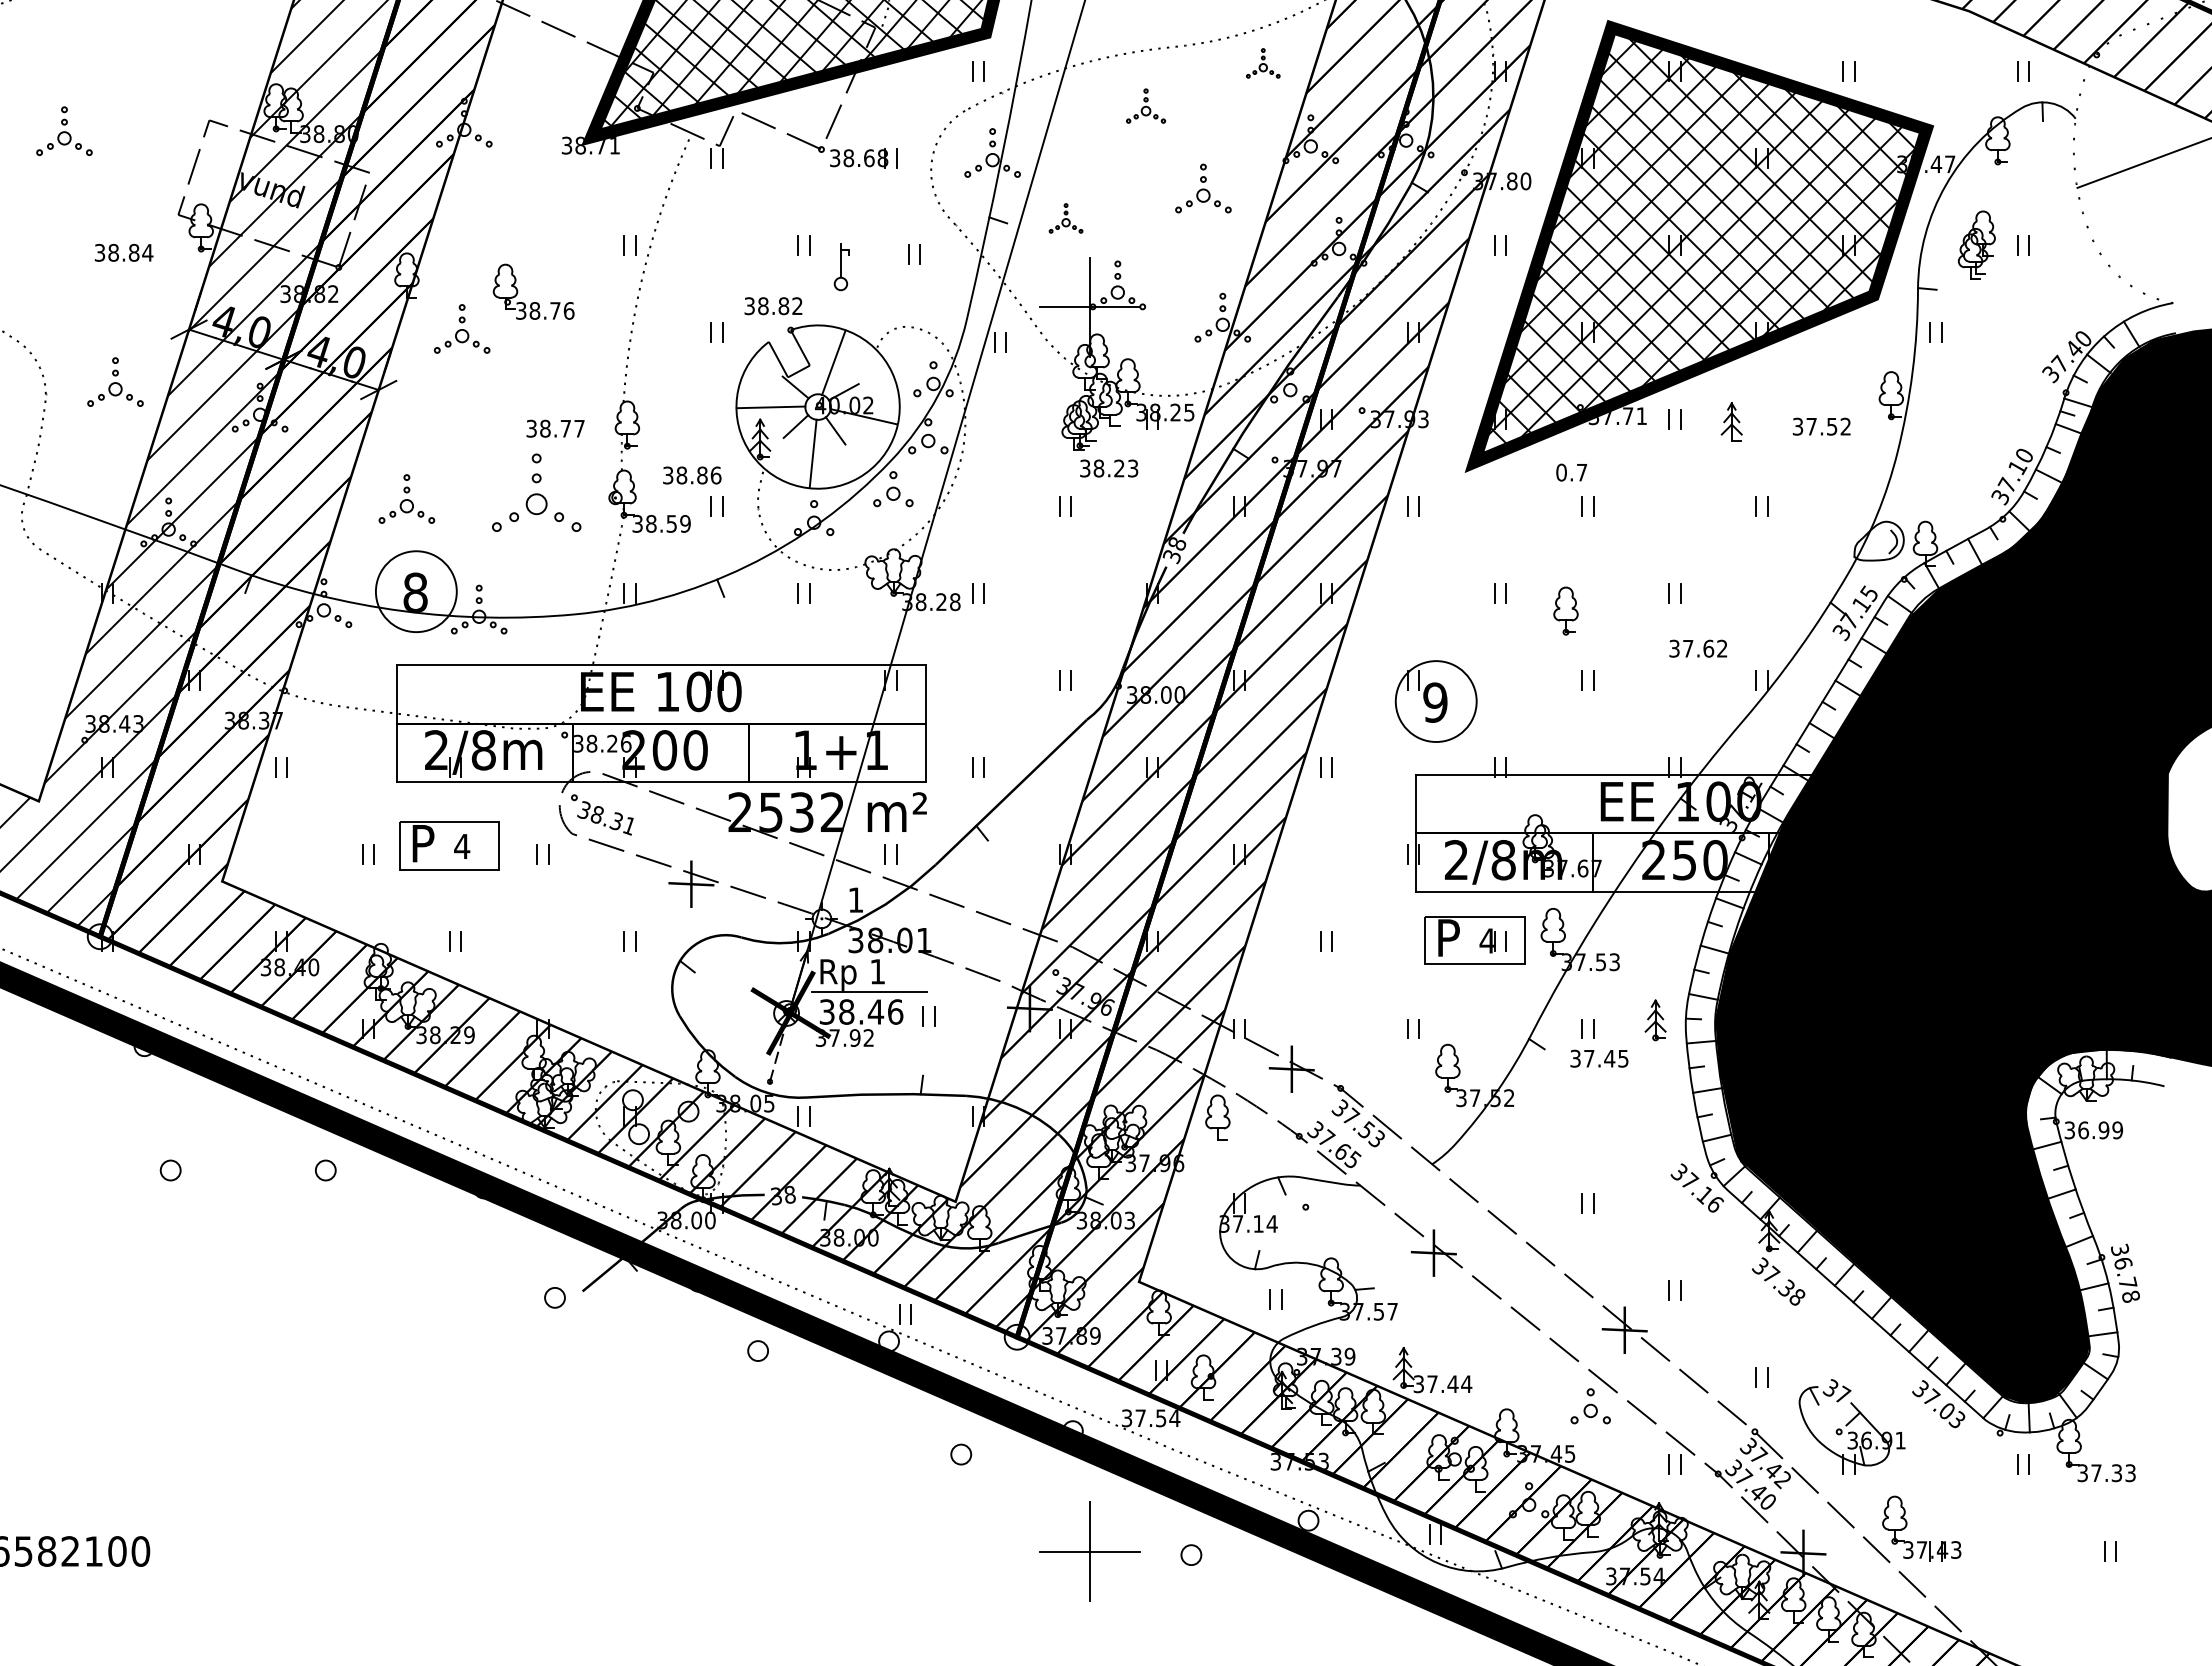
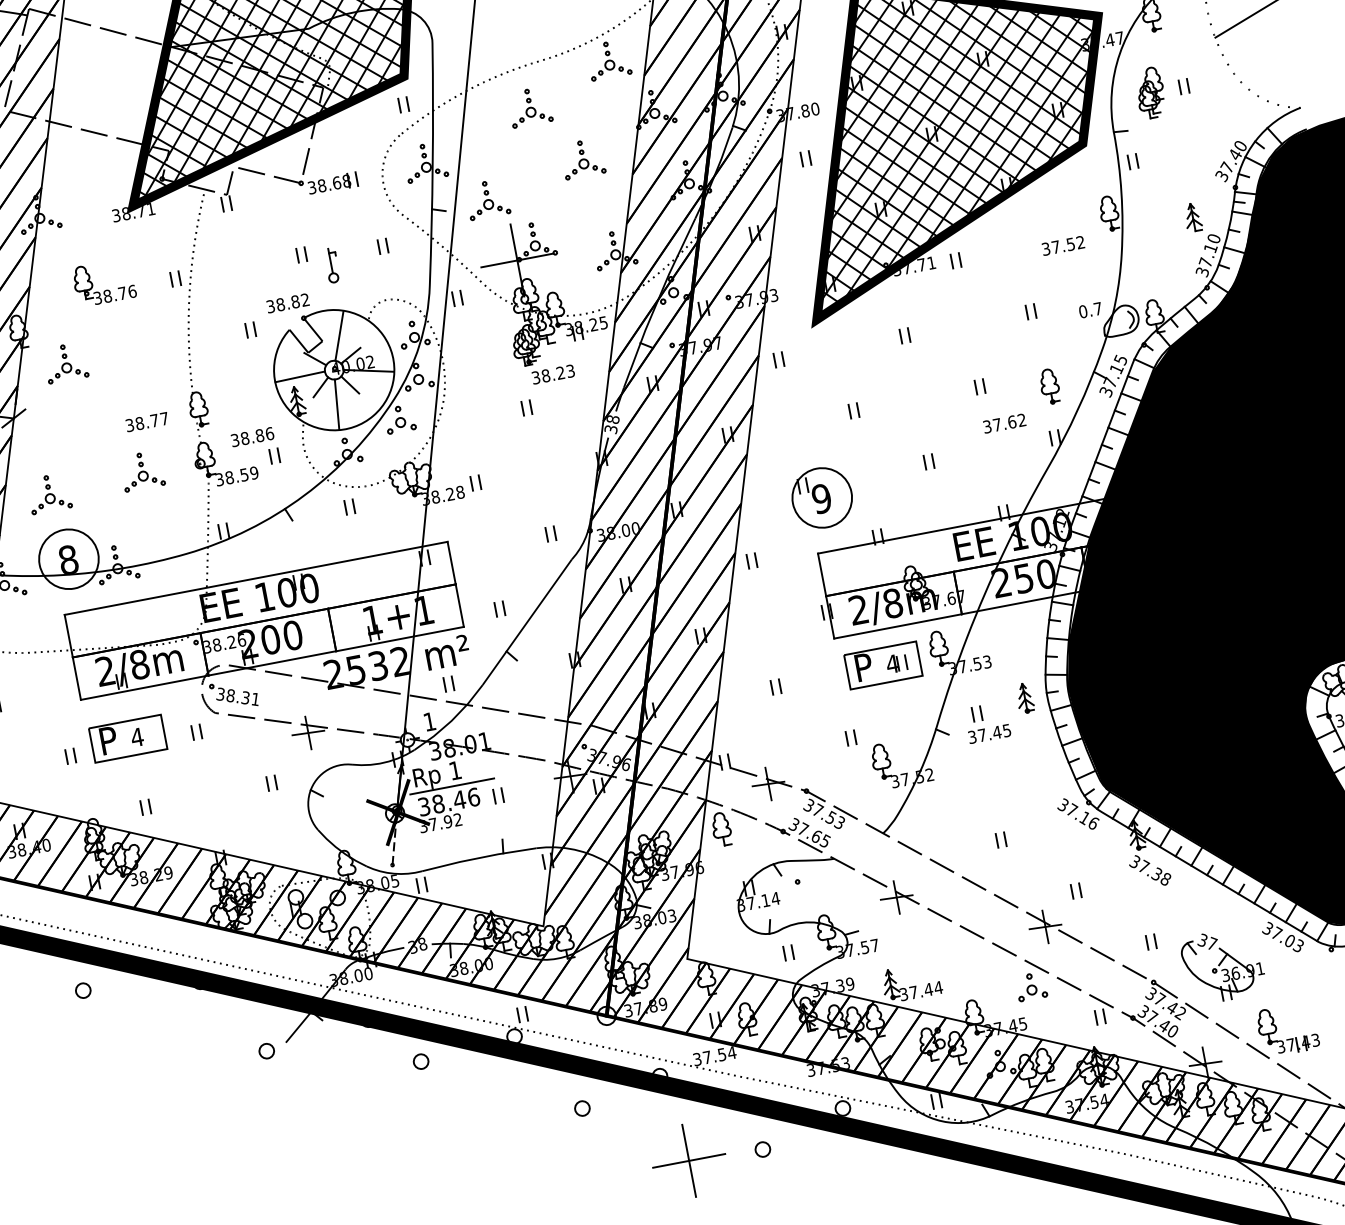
part: (1263, 63) -> (609, 60), size x1.67
part: (1145, 105) -> (529, 106), size x1.43
part: (1065, 218) -> (487, 199), size x1.67
part: (533, 302) -> (105, 290), moved
part: (1731, 421) -> (1192, 217), moved
text: (1571, 472) -> (1090, 310), moved
part: (536, 492) -> (142, 470), size x0.62
part: (1565, 610) -> (1049, 386), moved

